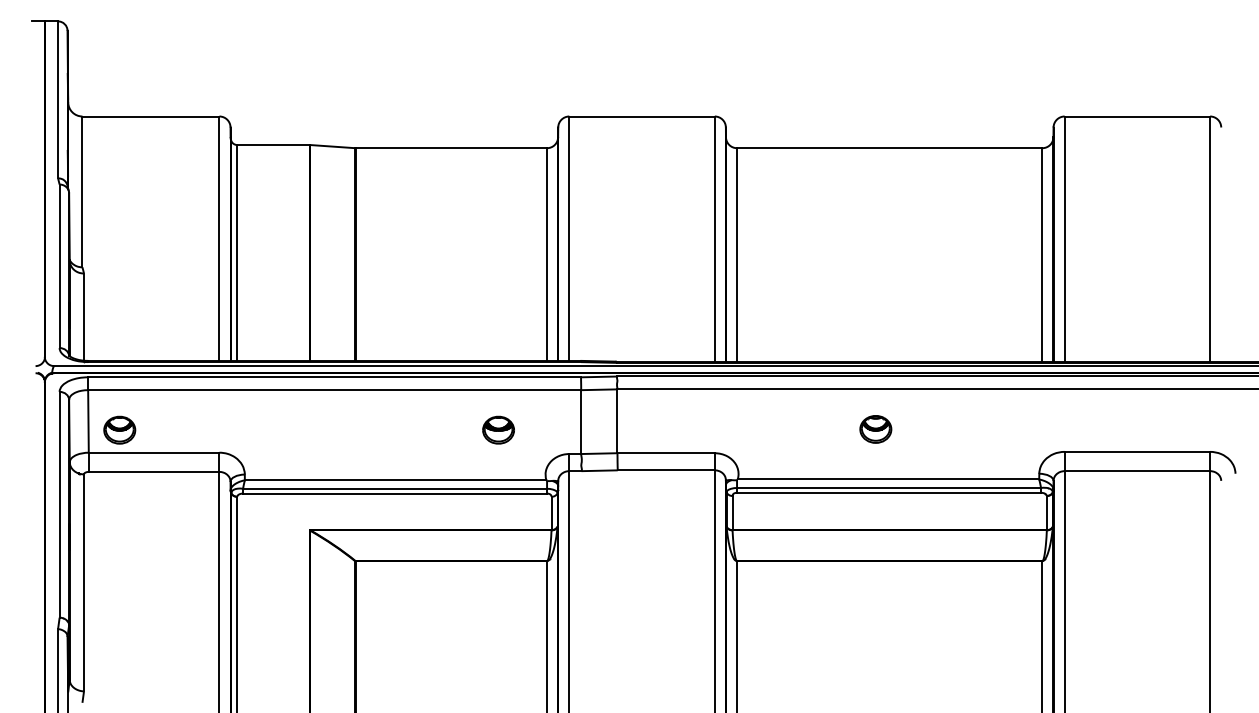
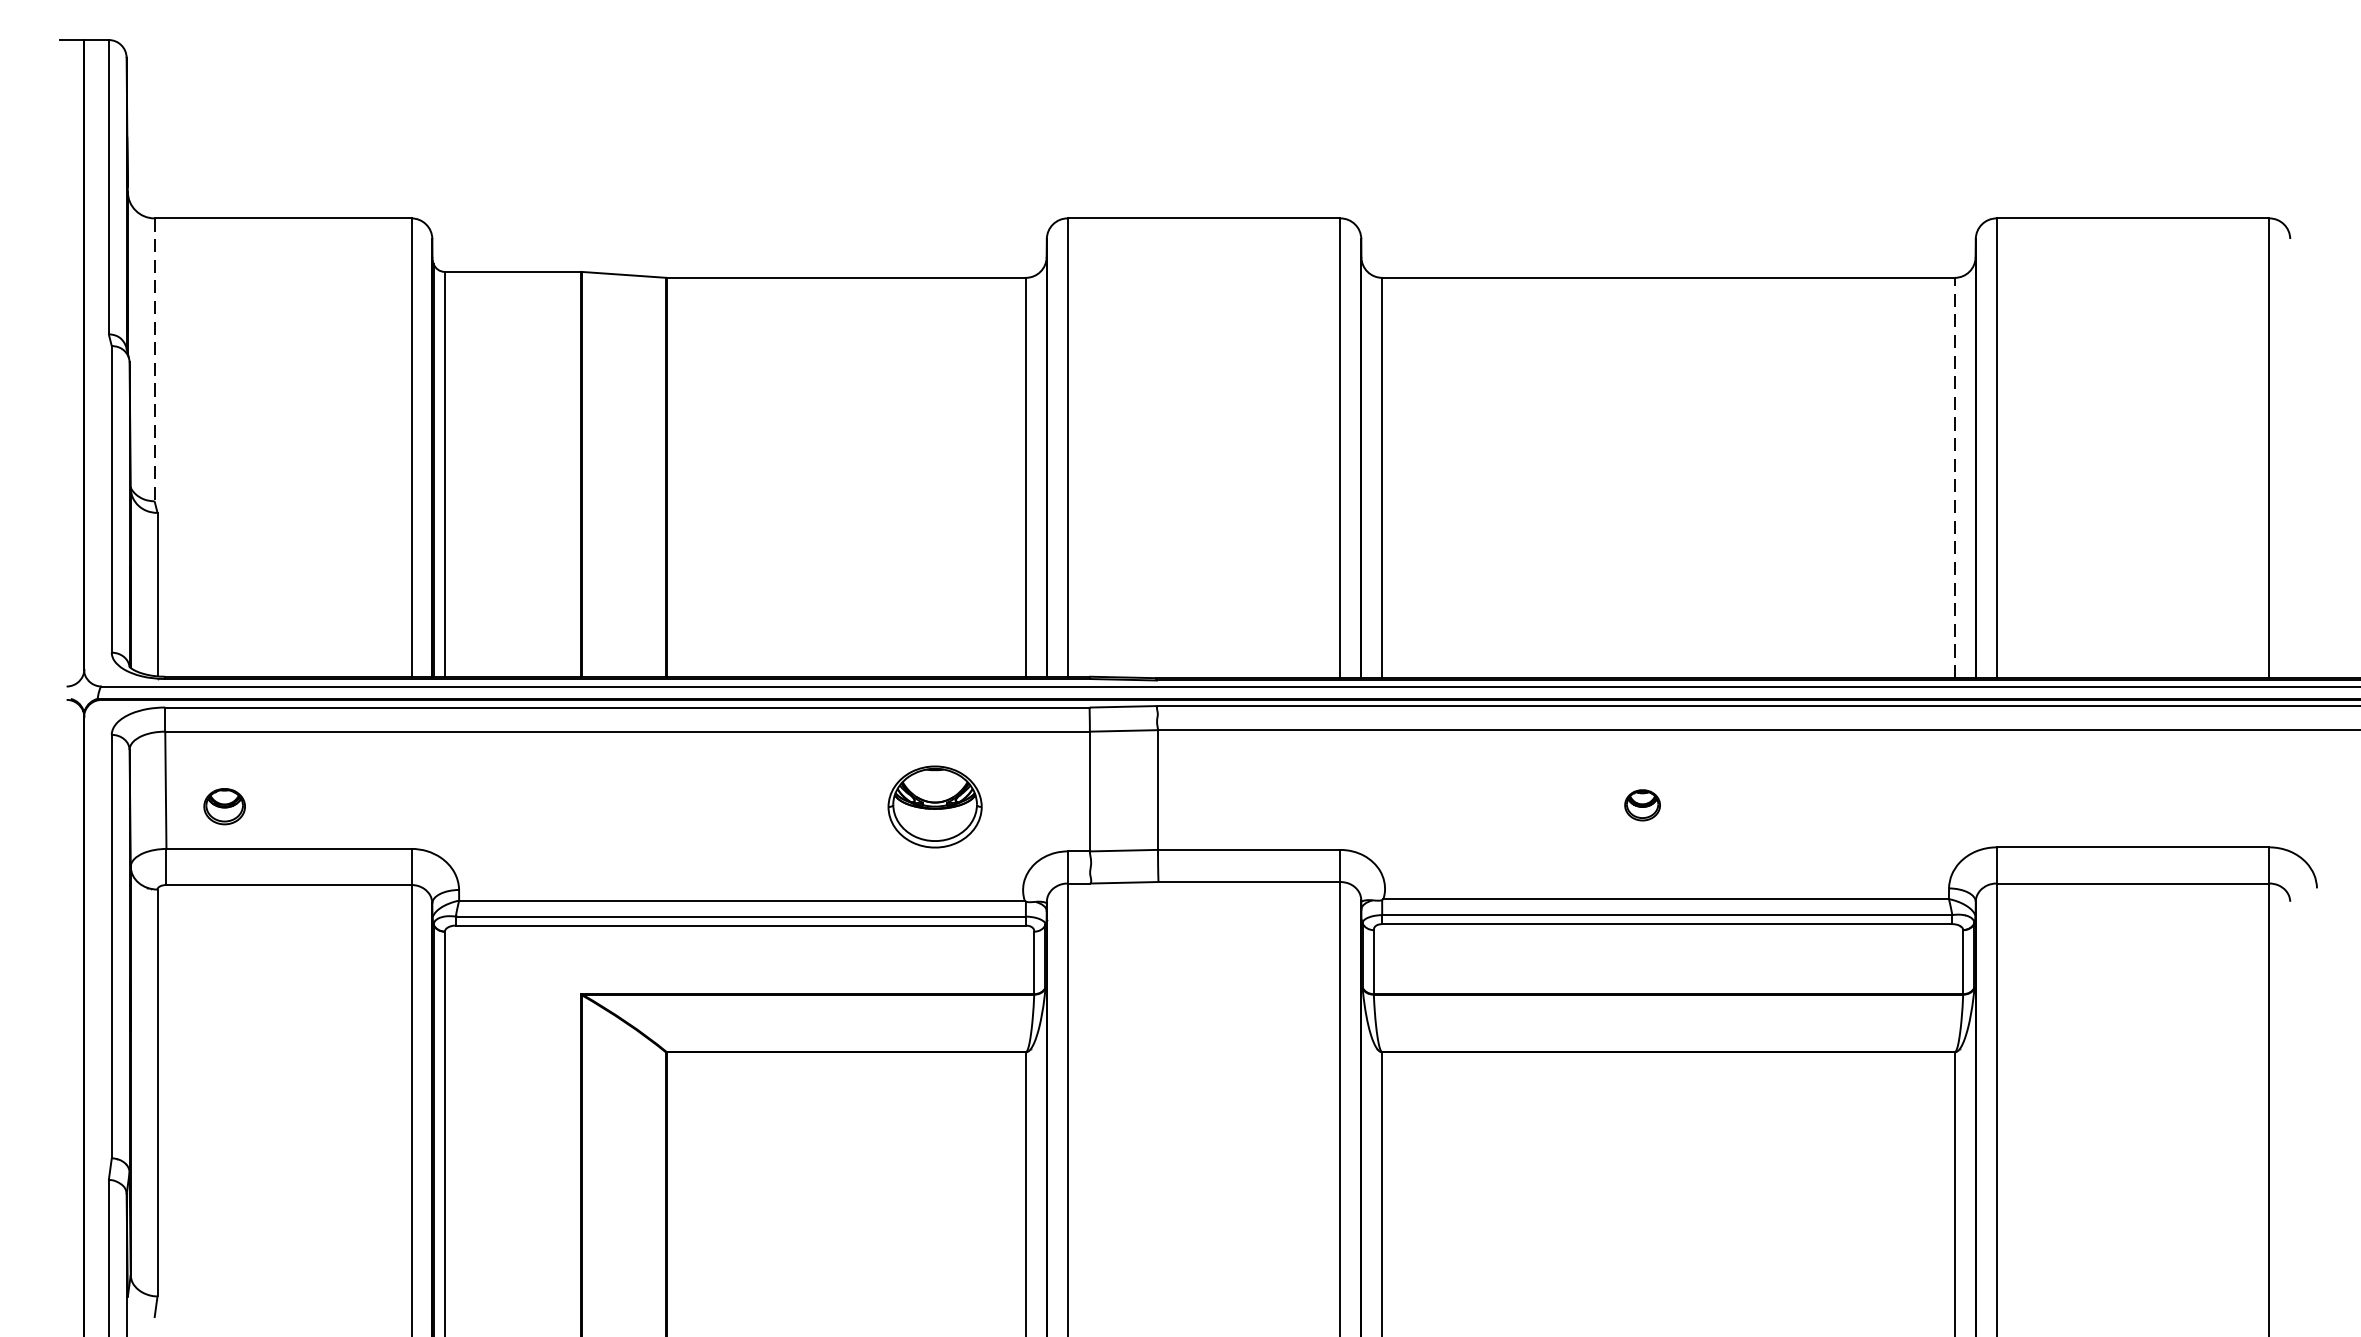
line: (82, 192) -> (154, 360), solid -> dashed
line: (1042, 254) -> (1955, 477), solid -> dashed
part: (119, 429) -> (224, 805), size x0.7
part: (498, 429) -> (934, 805), size x1.6
part: (875, 429) -> (1641, 805), size x0.6

